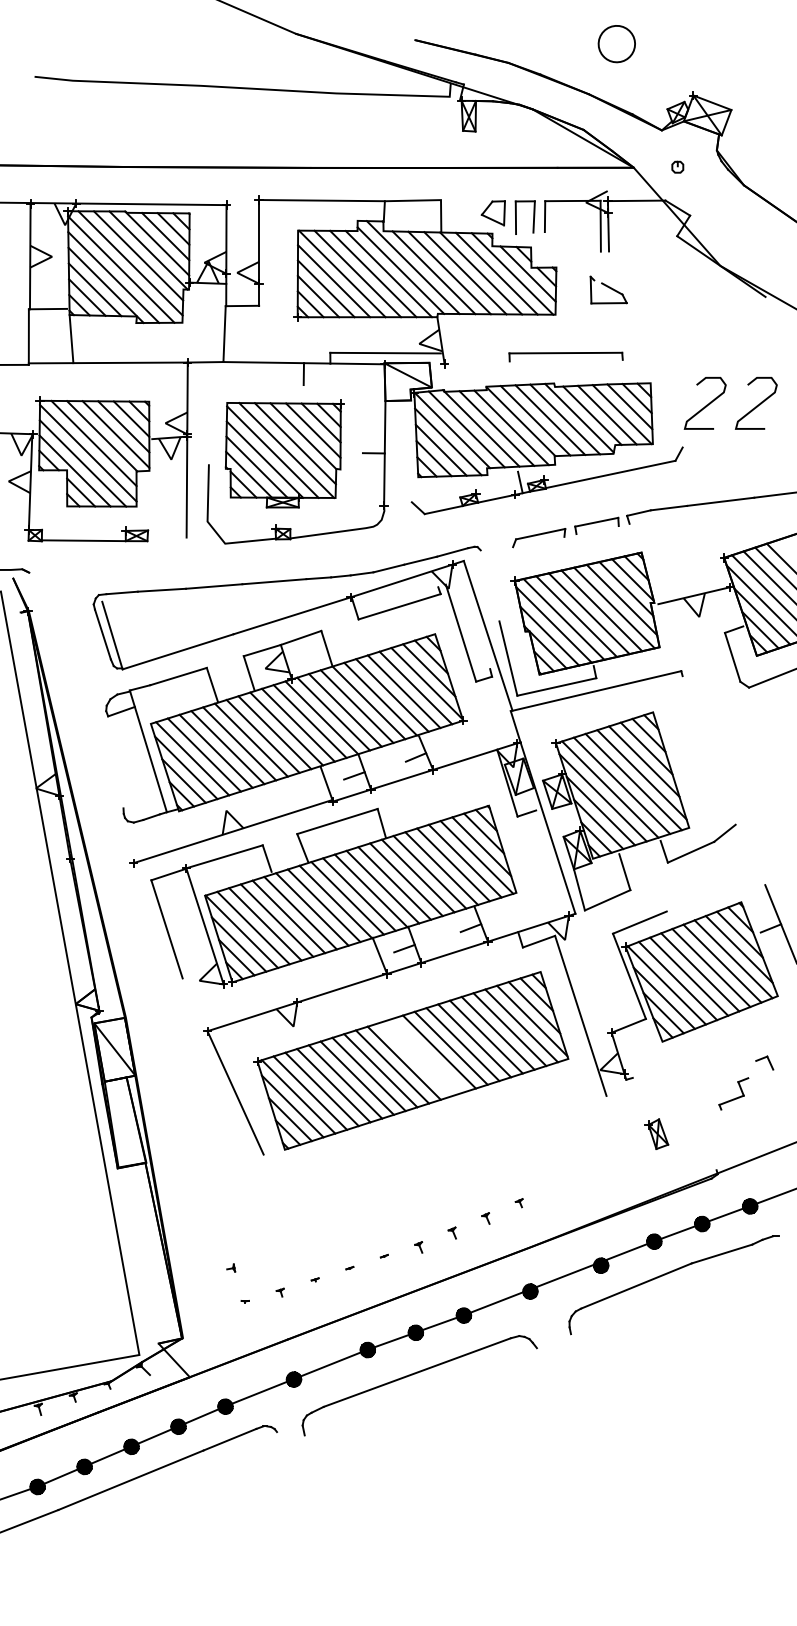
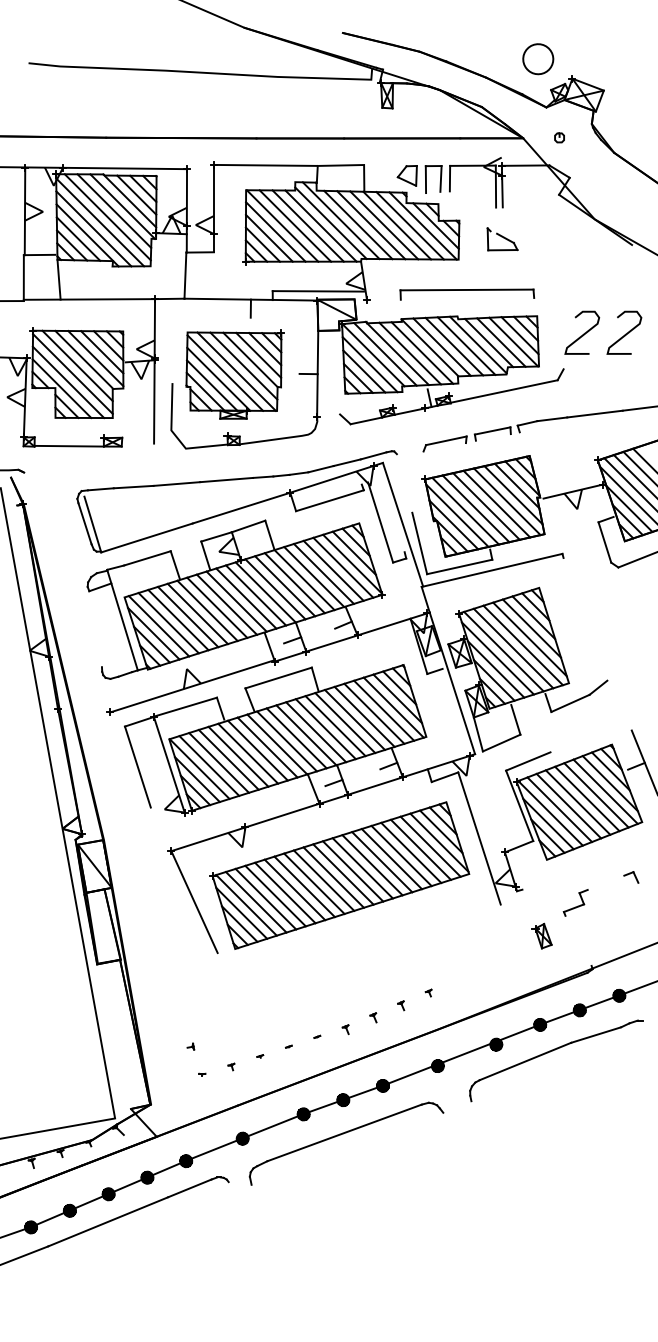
part: (617, 44) -> (538, 59), moved
part: (566, 356) -> (467, 294), size x1.43
line: (426, 1055) -> (352, 871), added
line: (416, 1059) -> (343, 874), added
part: (733, 1093) -> (575, 902), moved

